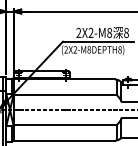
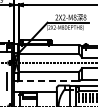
line: (64, 139) -> (48, 80), solid -> dashed

